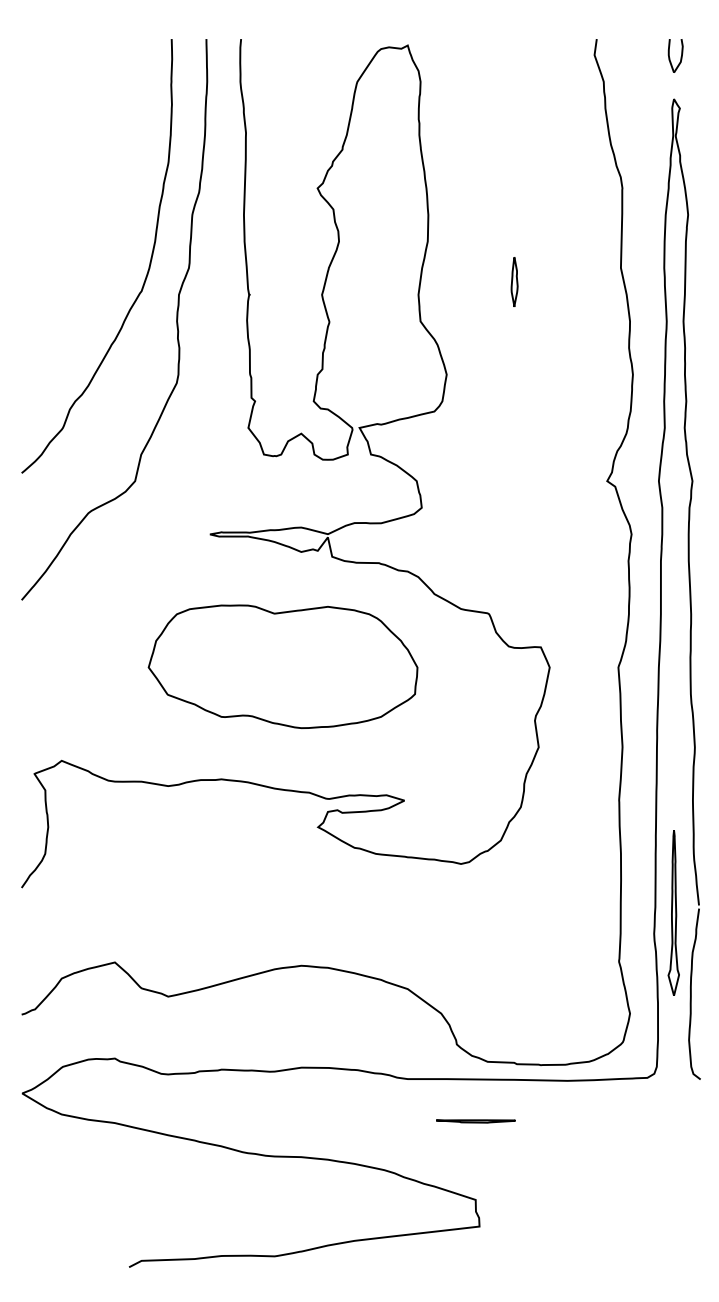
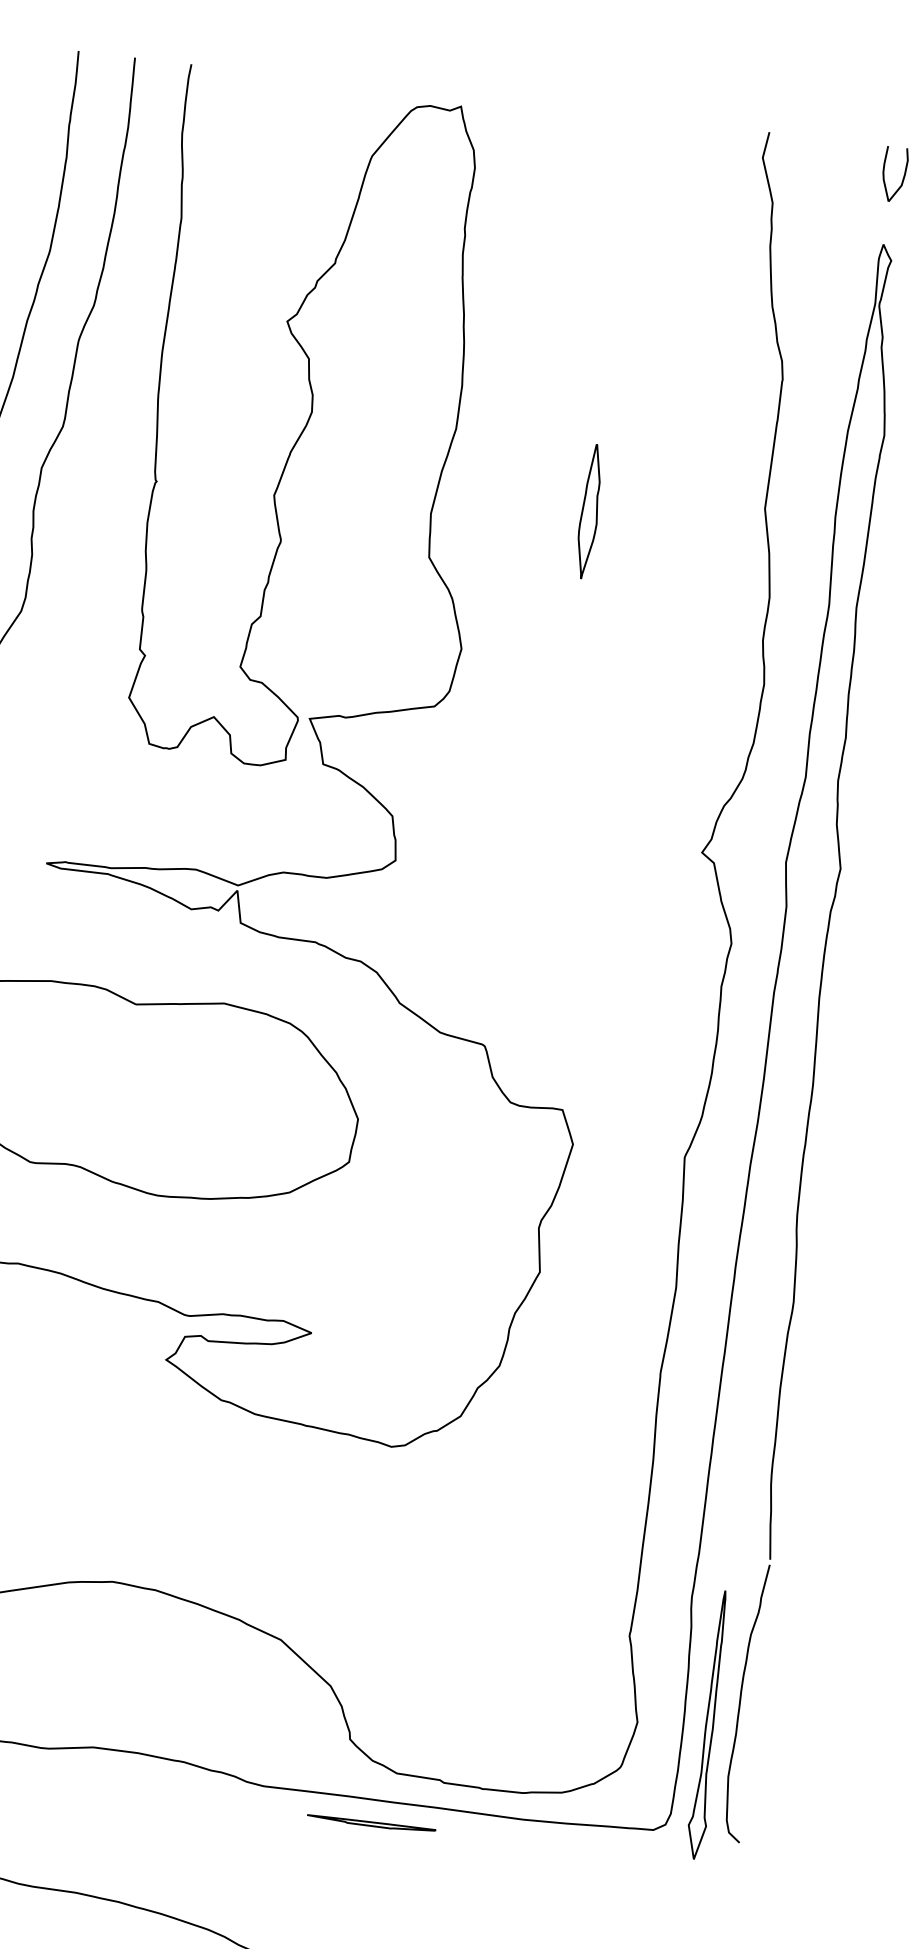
part: (514, 281) -> (589, 510), size x1.67
part: (673, 912) -> (708, 1723), moved
line: (475, 1121) -> (370, 1824), moved

